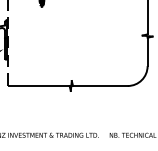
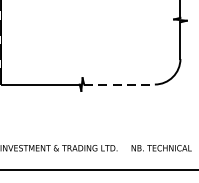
line: (100, 86) -> (119, 85), solid -> dashed

